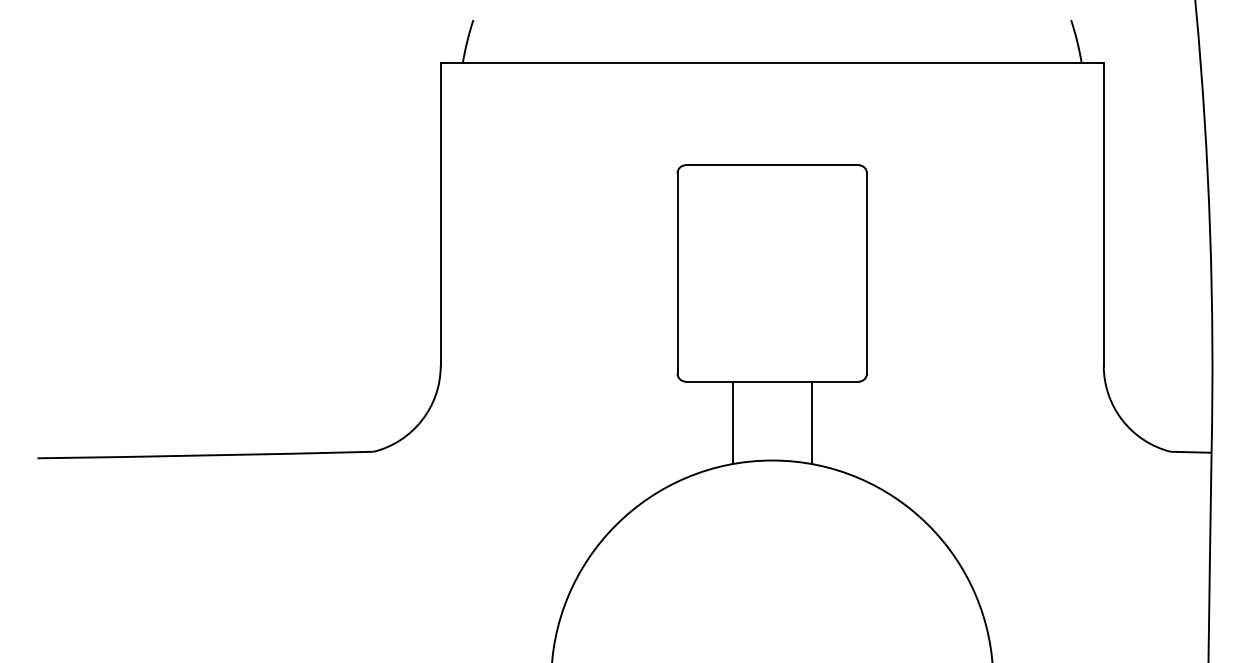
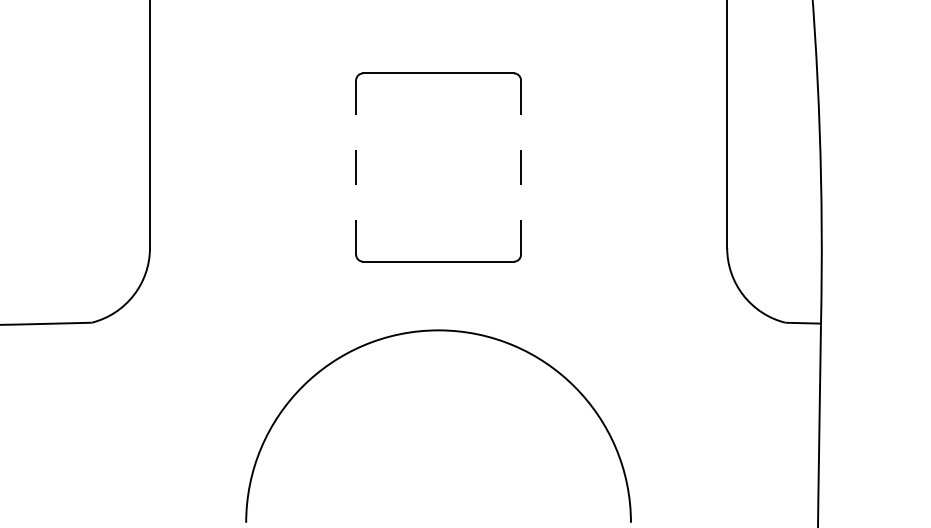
line: (677, 273) -> (356, 167), solid -> dashed
line: (866, 273) -> (520, 167), solid -> dashed
line: (732, 422) -> (403, 297), removed
line: (811, 422) -> (472, 297), removed

